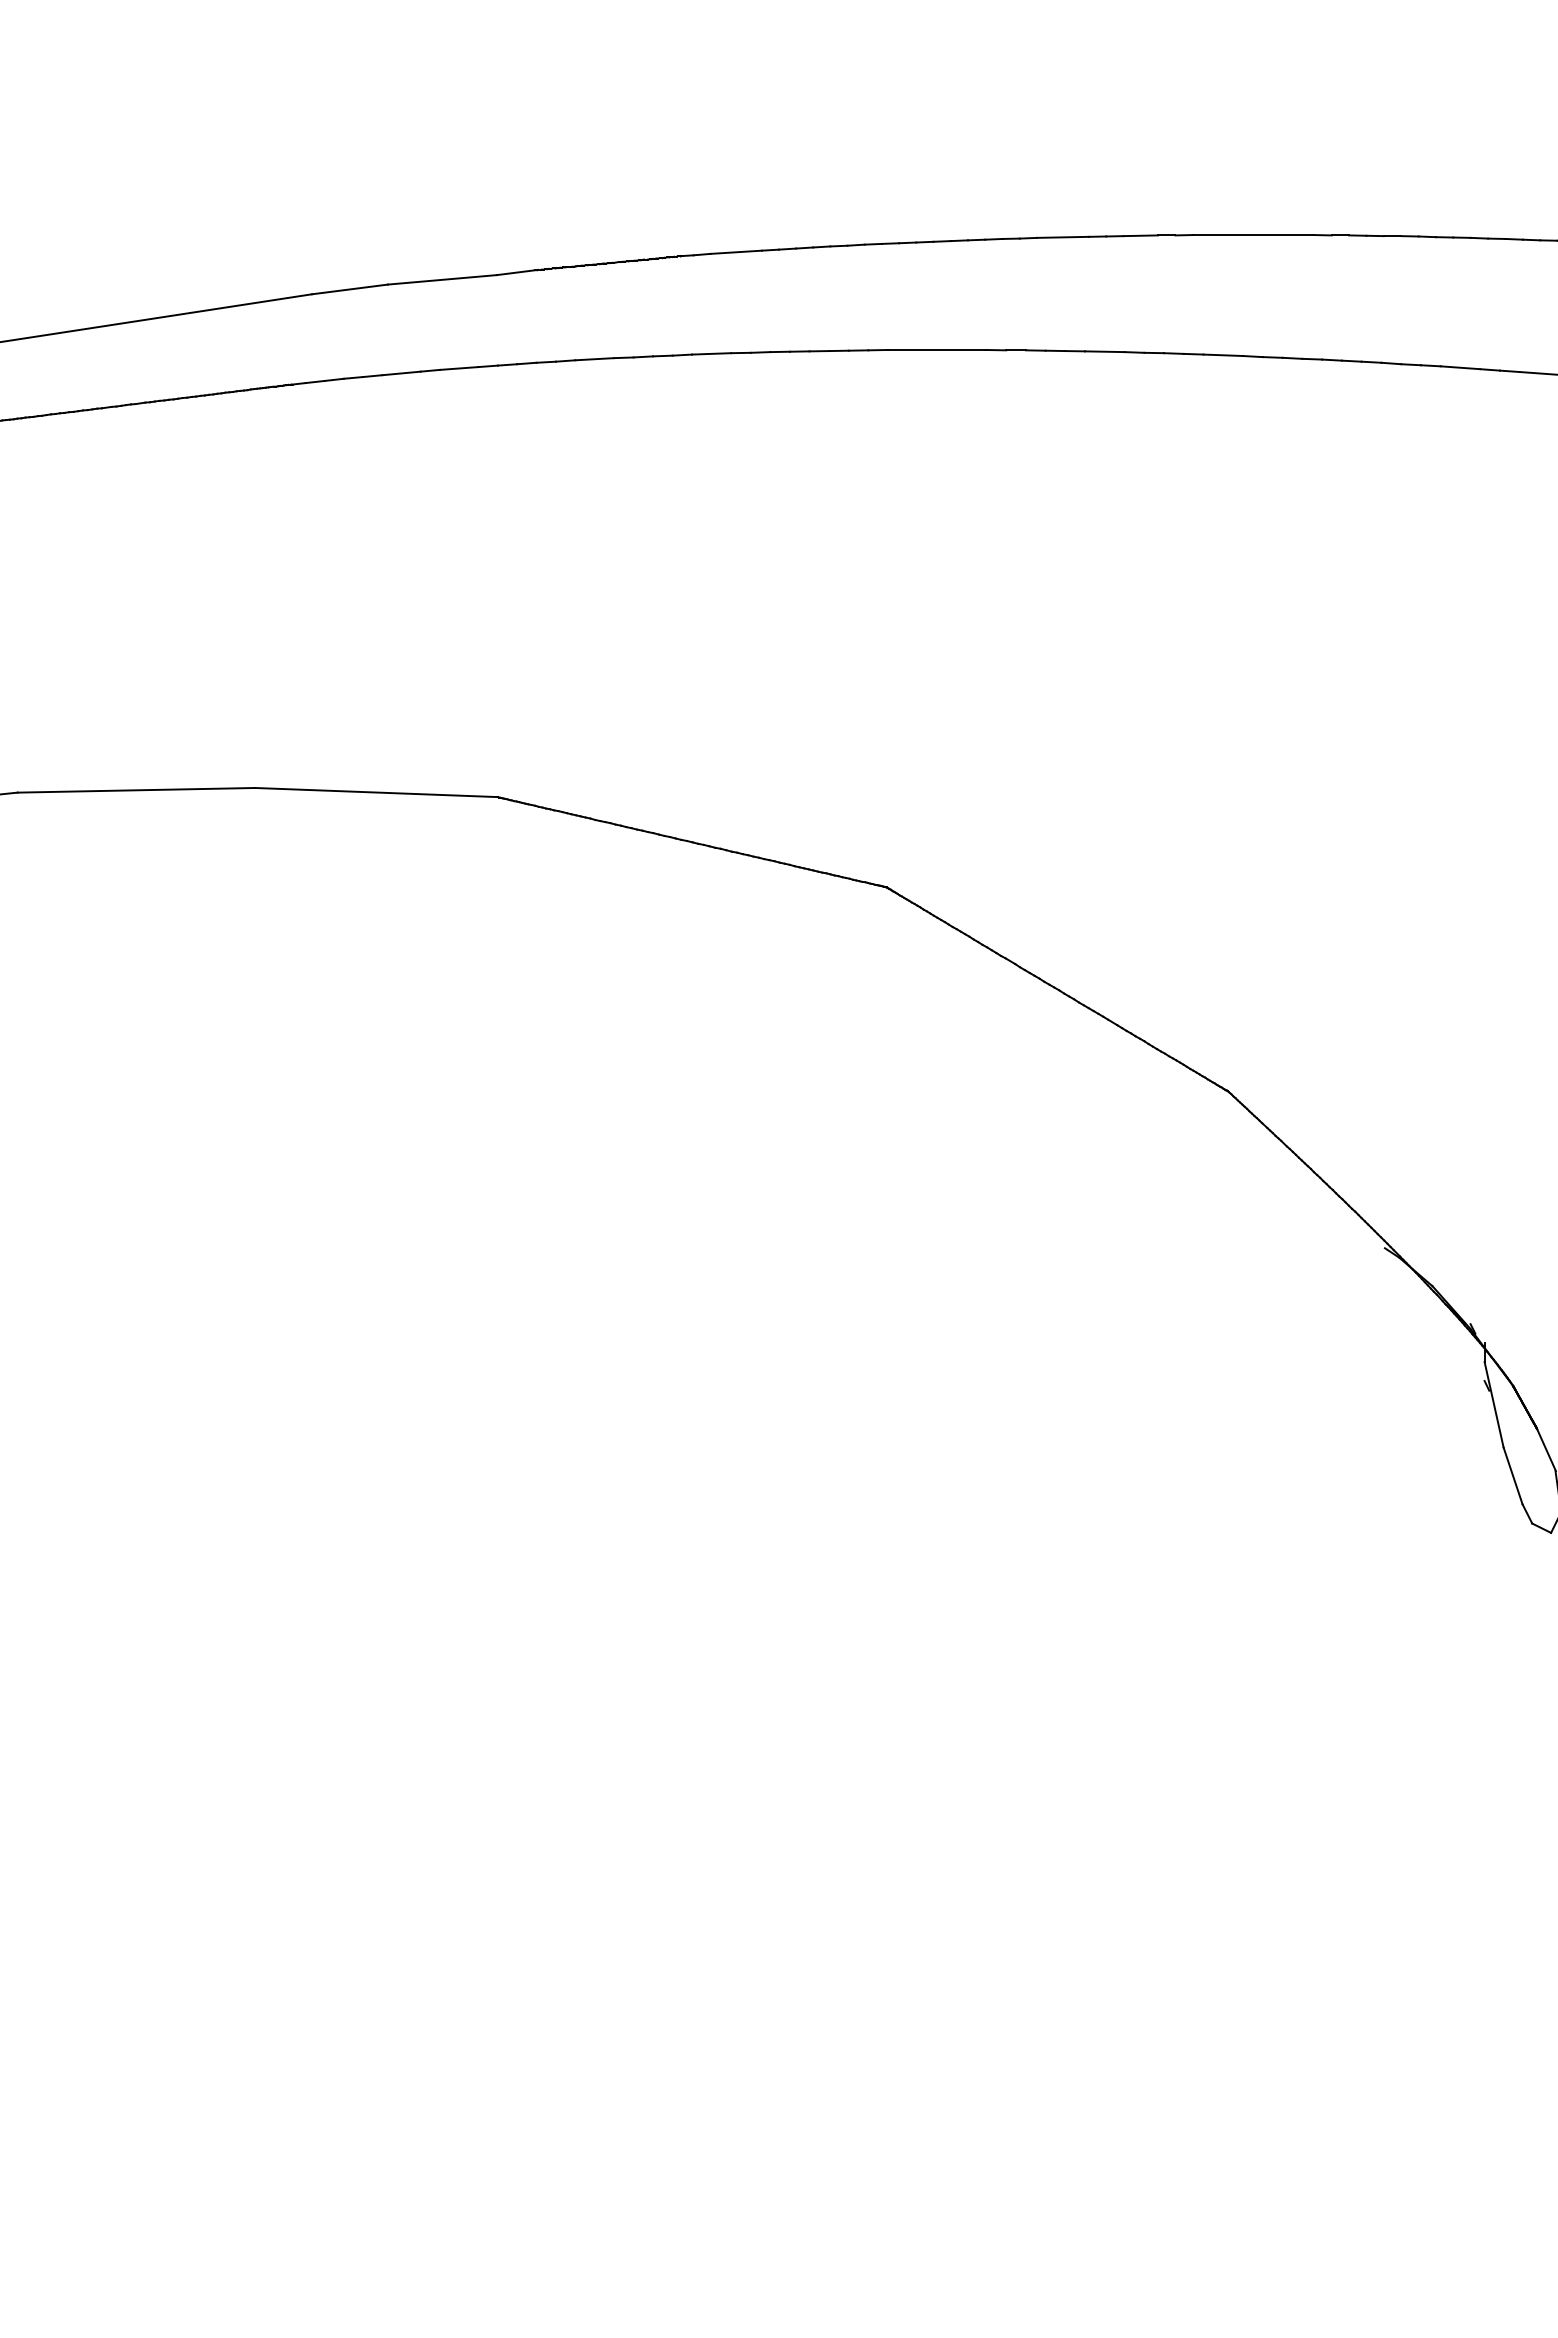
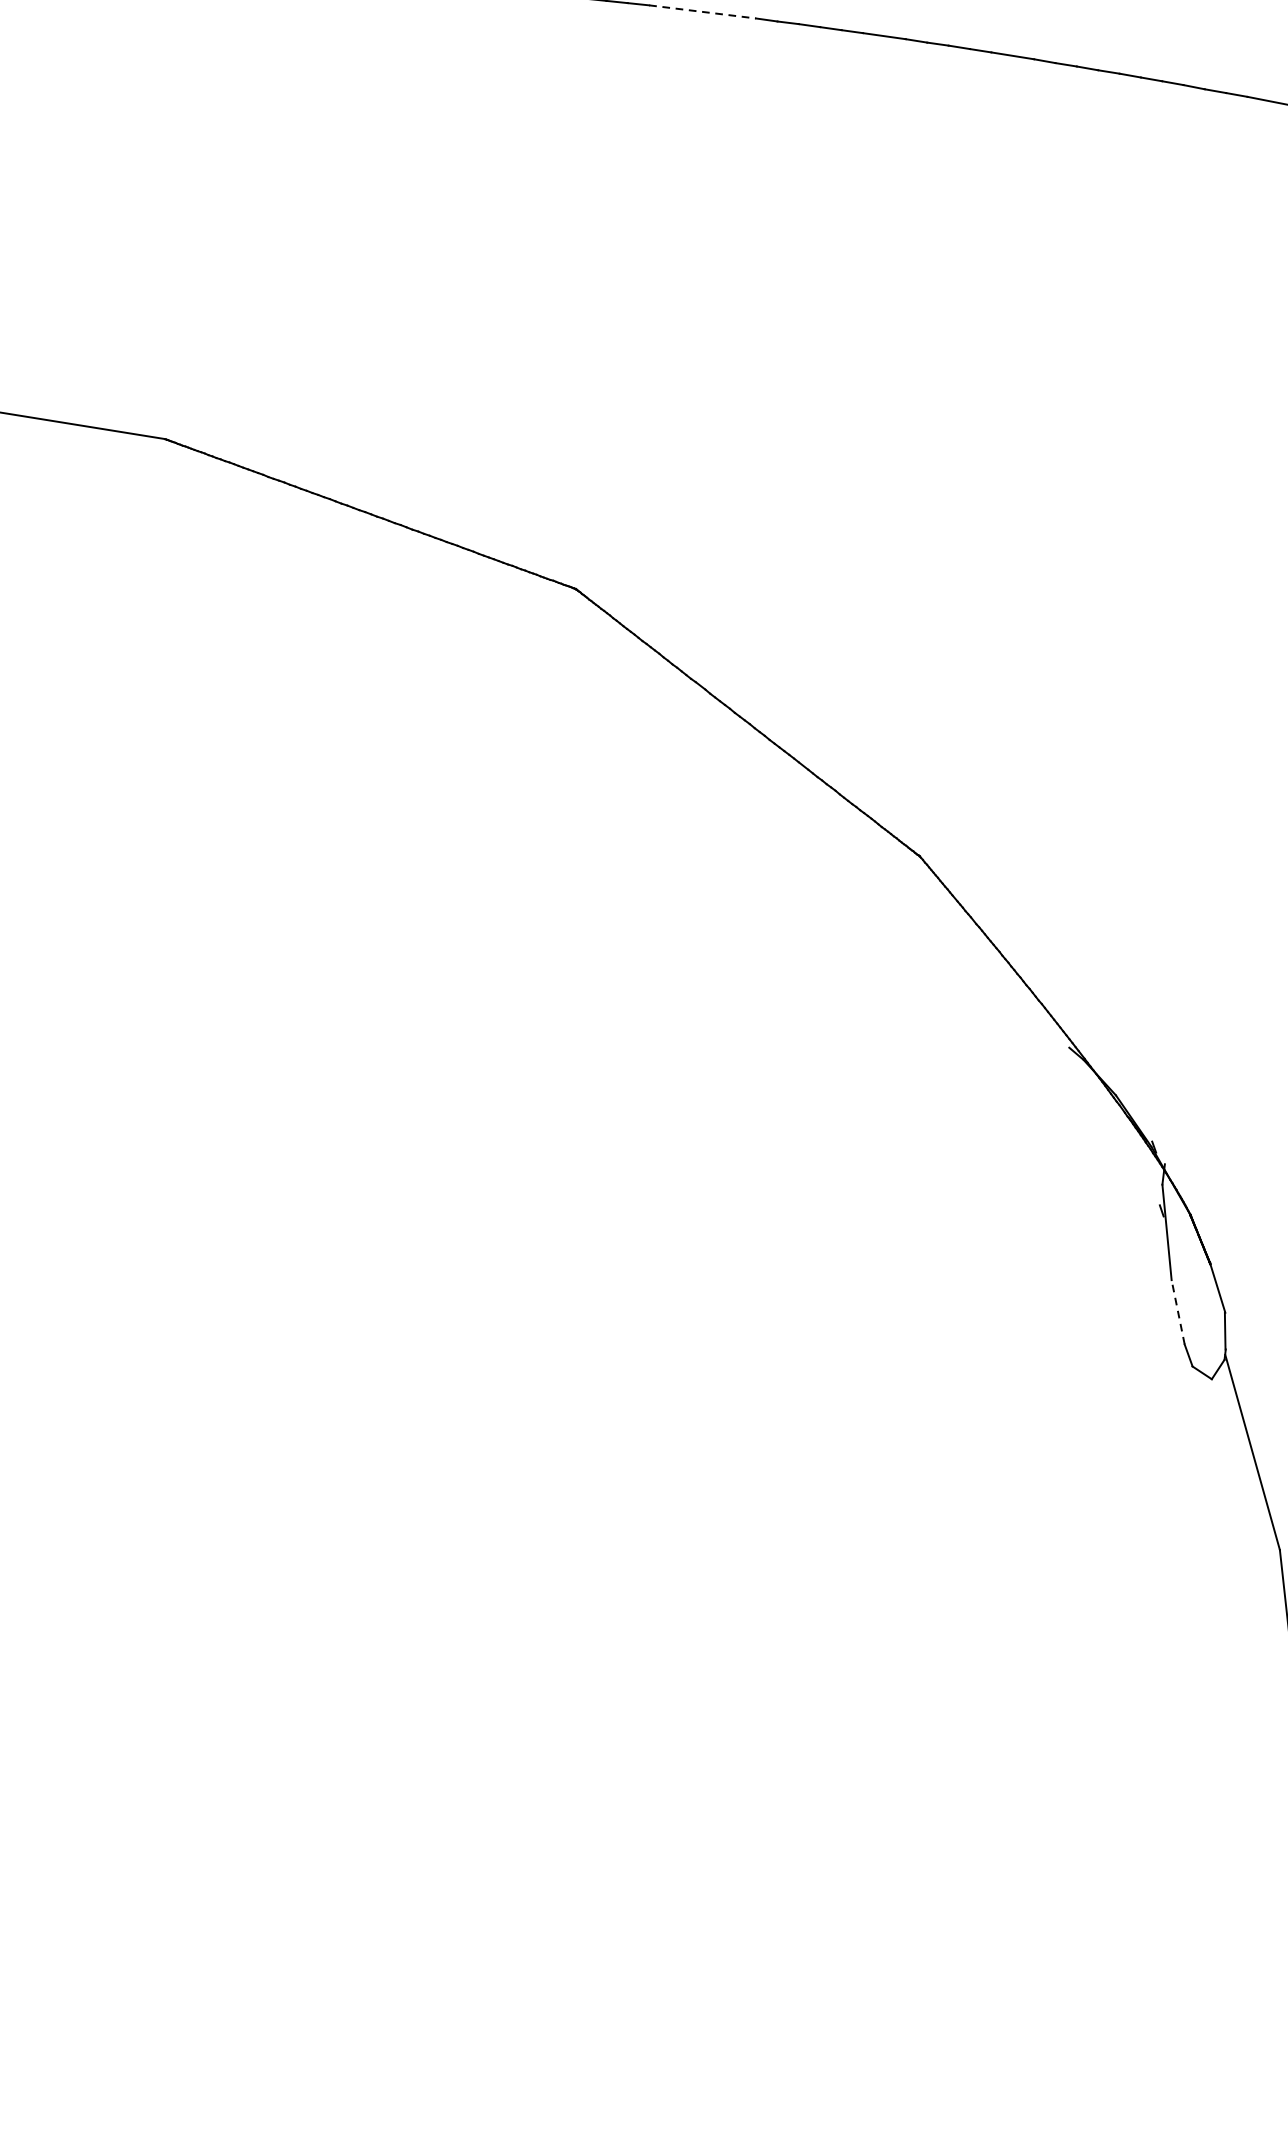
line: (937, 349) -> (702, 11), solid -> dashed
line: (1513, 1475) -> (1178, 1311), solid -> dashed

